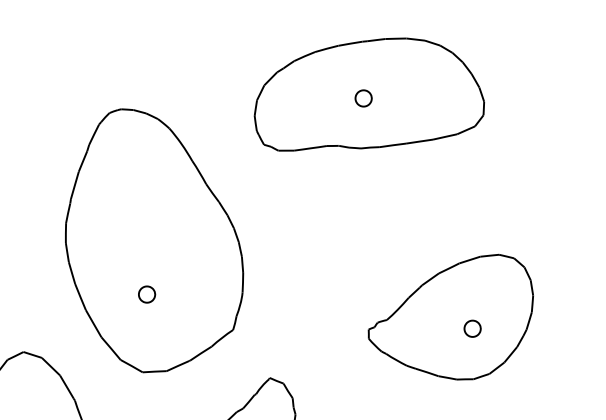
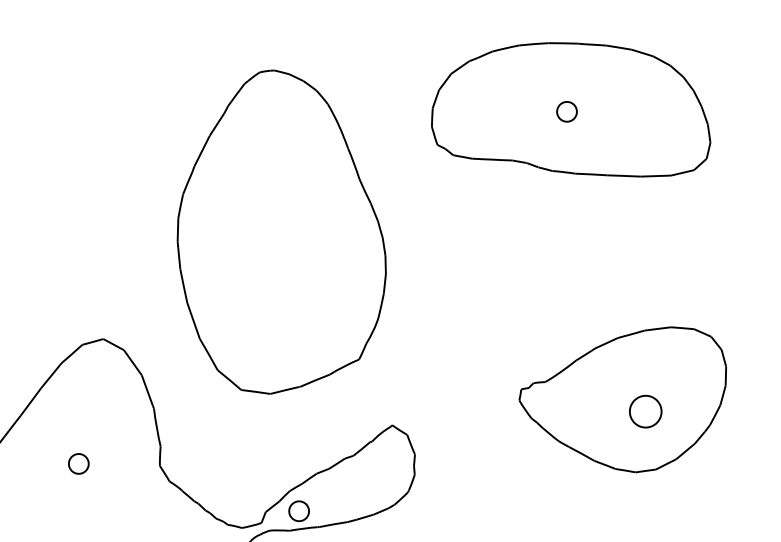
part: (146, 294) -> (263, 297), removed
part: (472, 328) -> (645, 411), size x1.6

